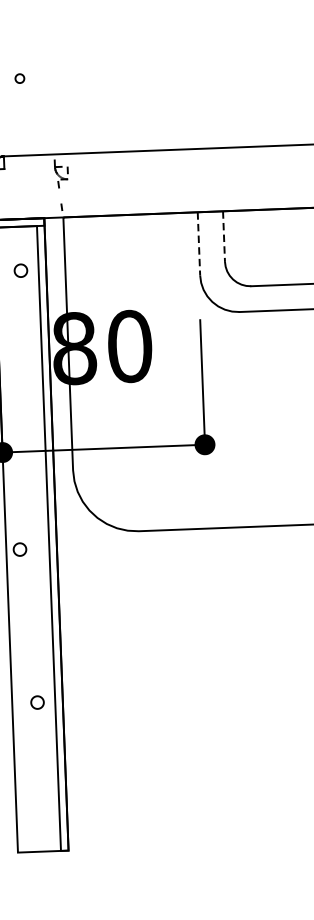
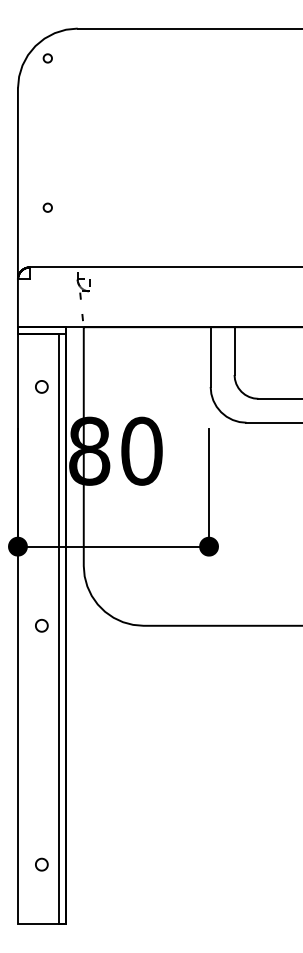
part: (19, 78) -> (47, 207), moved
line: (223, 237) -> (234, 351), dashed -> solid
line: (198, 244) -> (210, 357), dashed -> solid
part: (20, 270) -> (41, 386), moved
part: (19, 549) -> (41, 625), moved
part: (37, 702) -> (41, 864), moved

